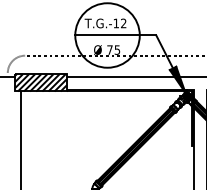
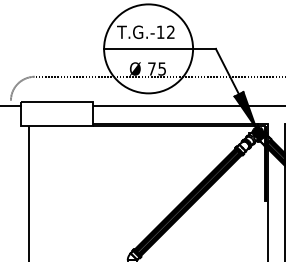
hatch: (40, 82) -> (56, 113), removed

